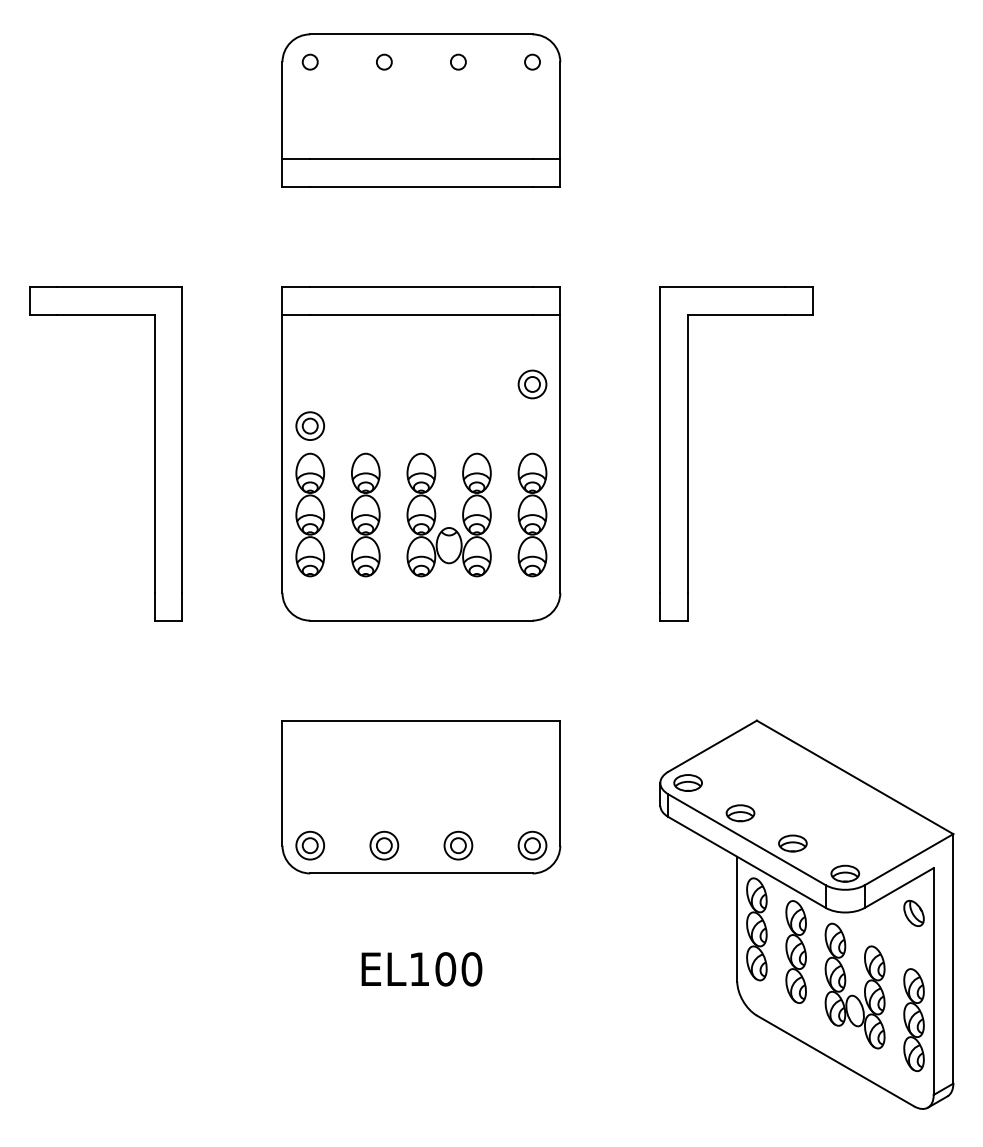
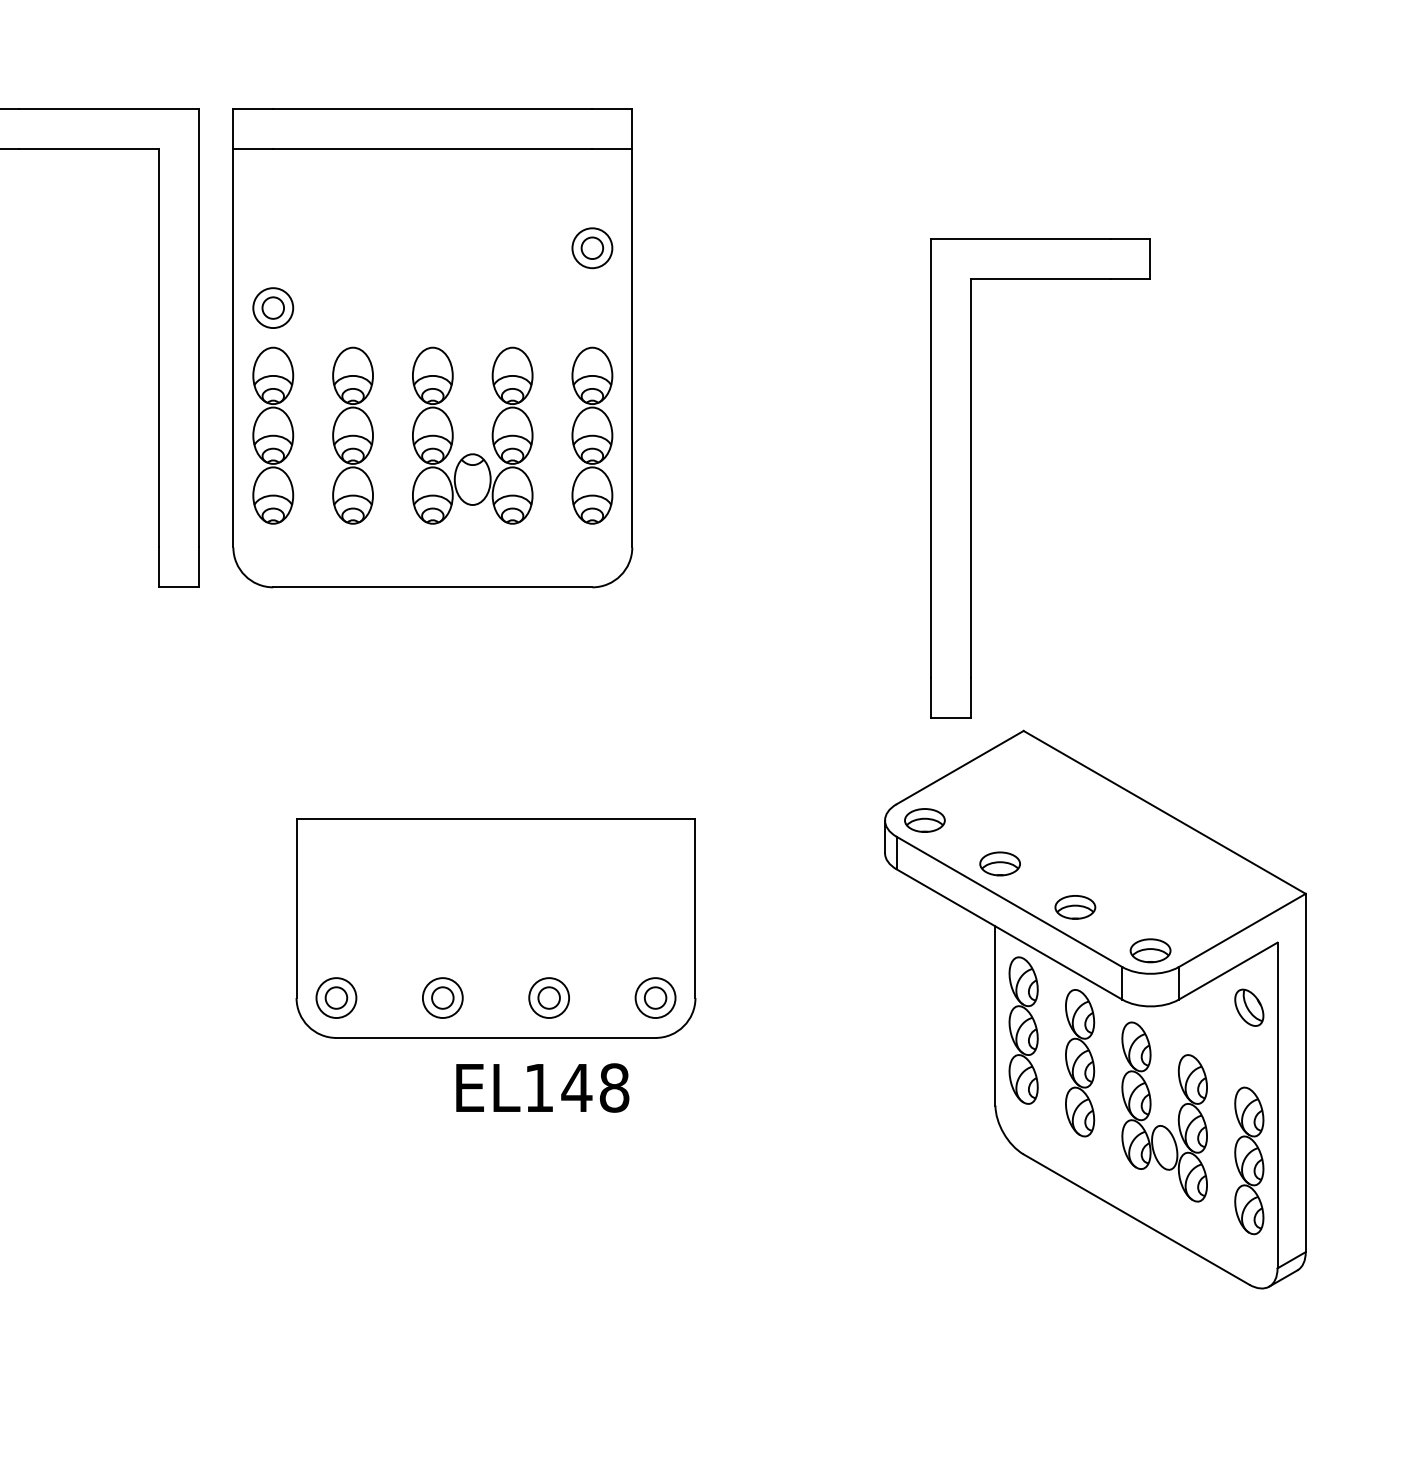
part: (421, 453) -> (432, 347), moved
part: (688, 453) -> (971, 478), moved
part: (421, 797) -> (496, 928), moved
text: (458, 969) -> (595, 1088), EL100 -> EL148

